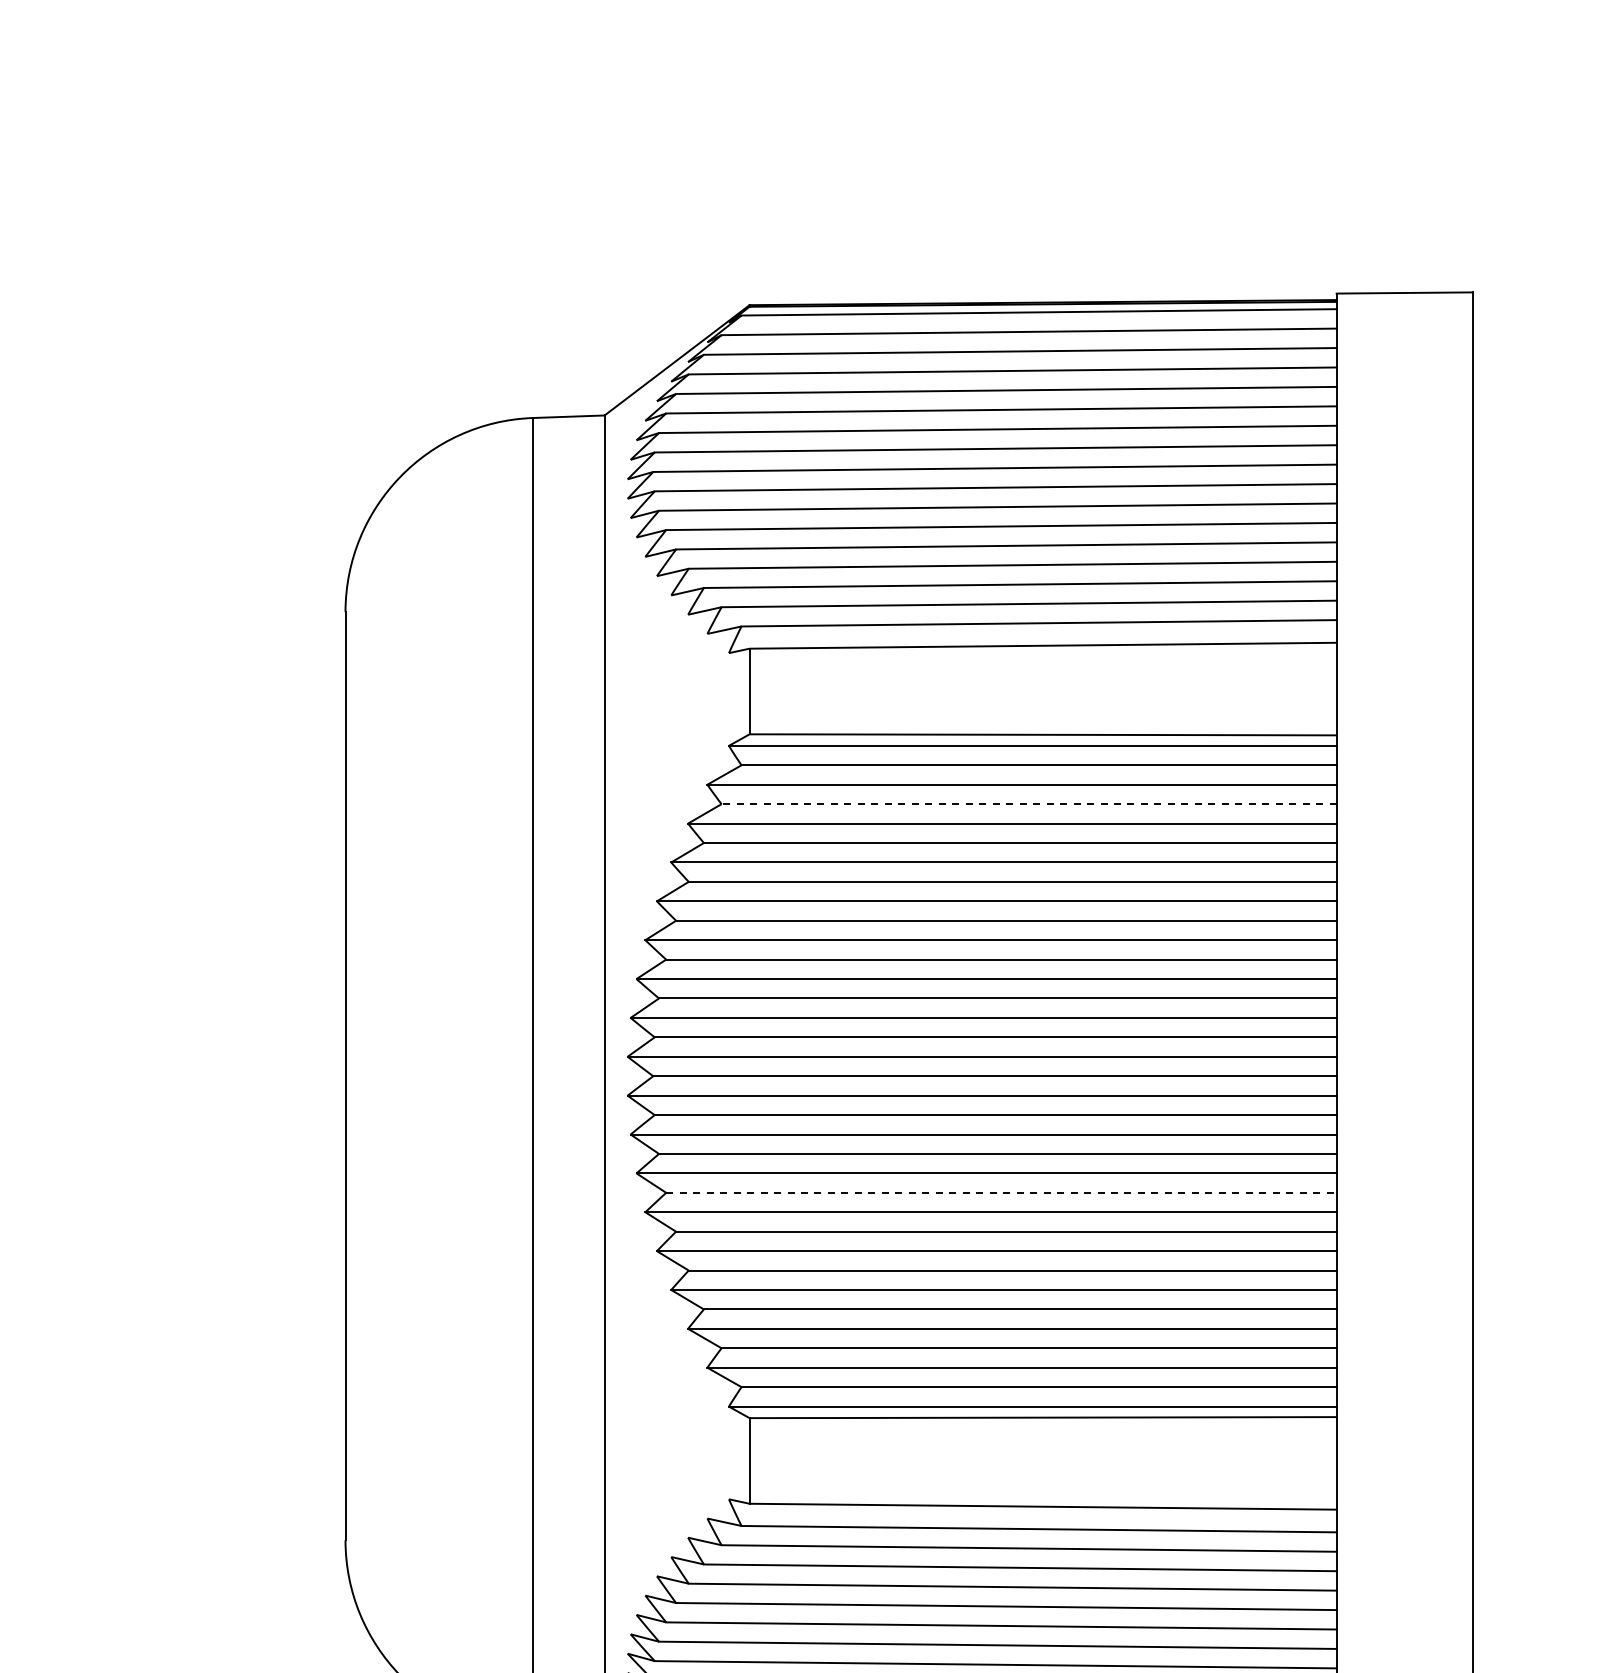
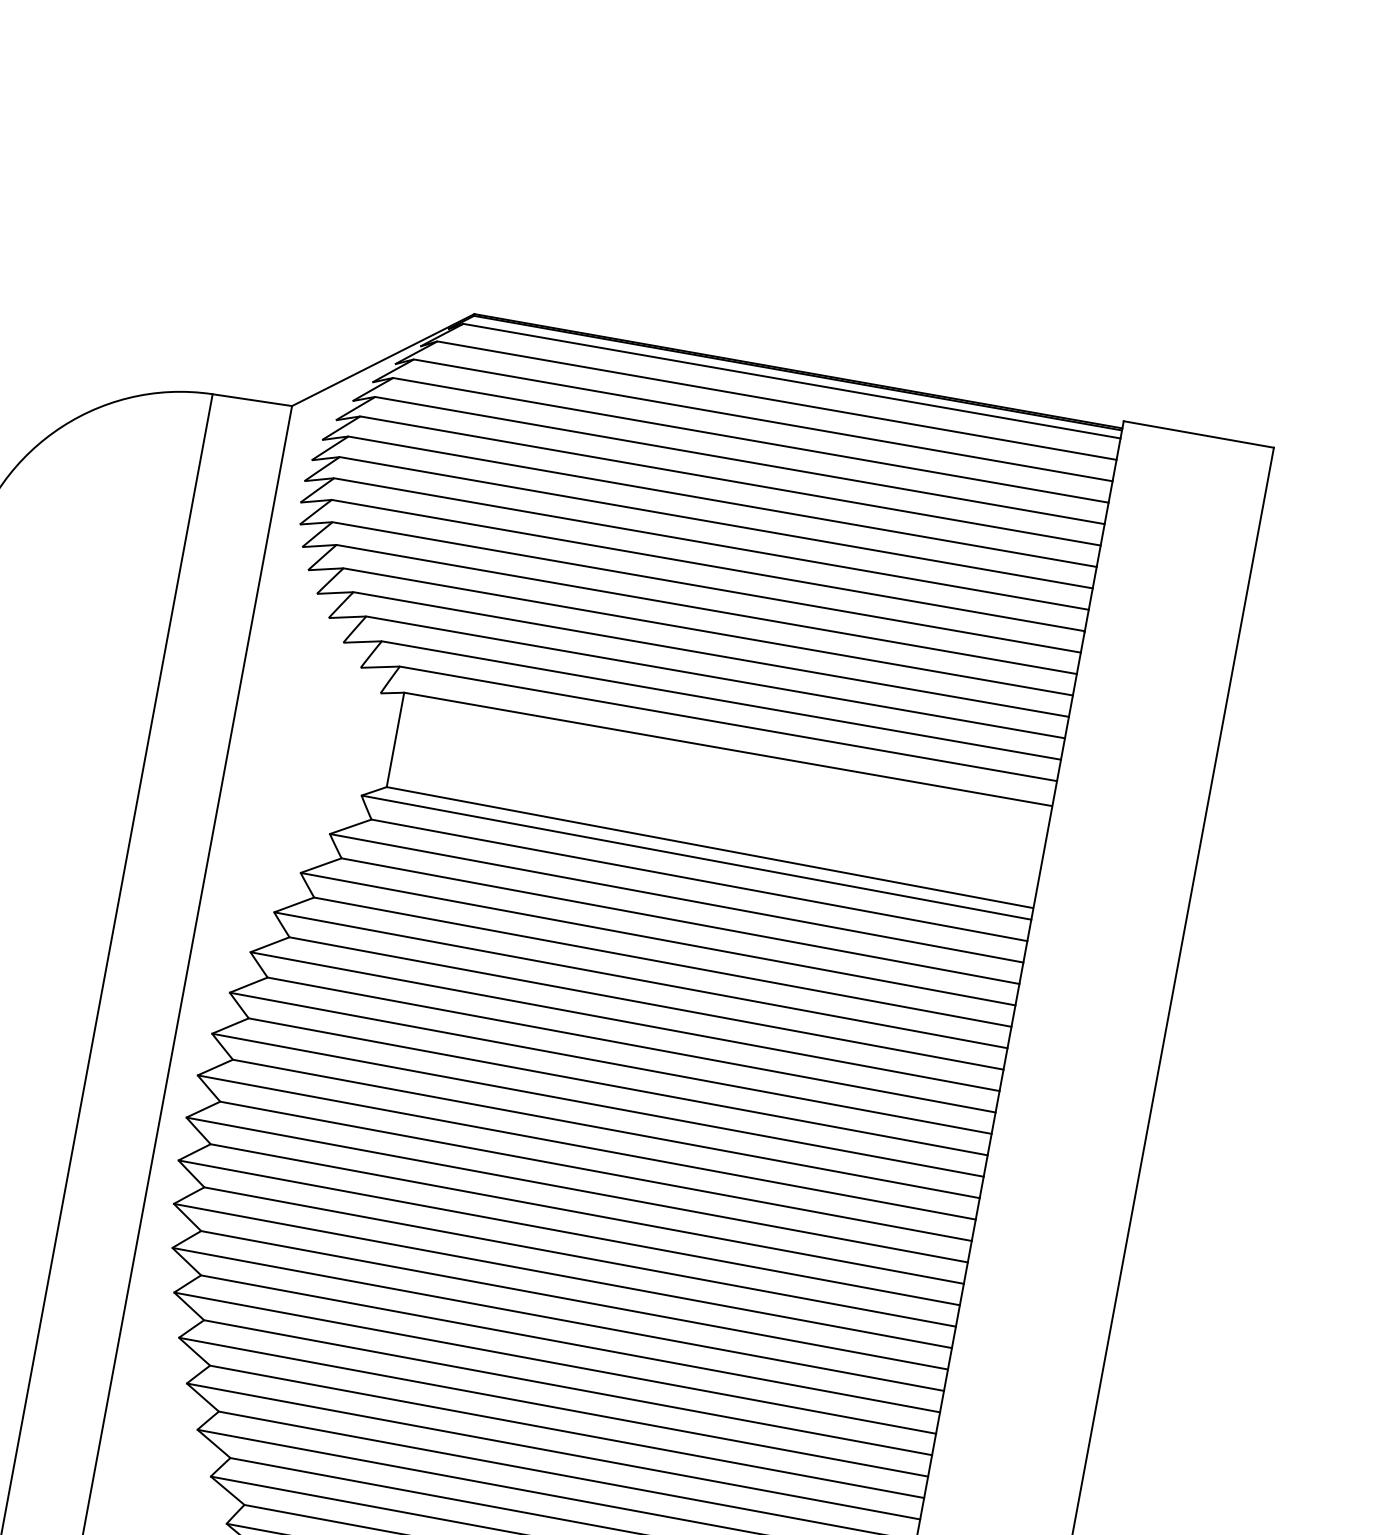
line: (1029, 804) -> (680, 921), dashed -> solid
line: (1001, 1192) -> (570, 1343), dashed -> solid

